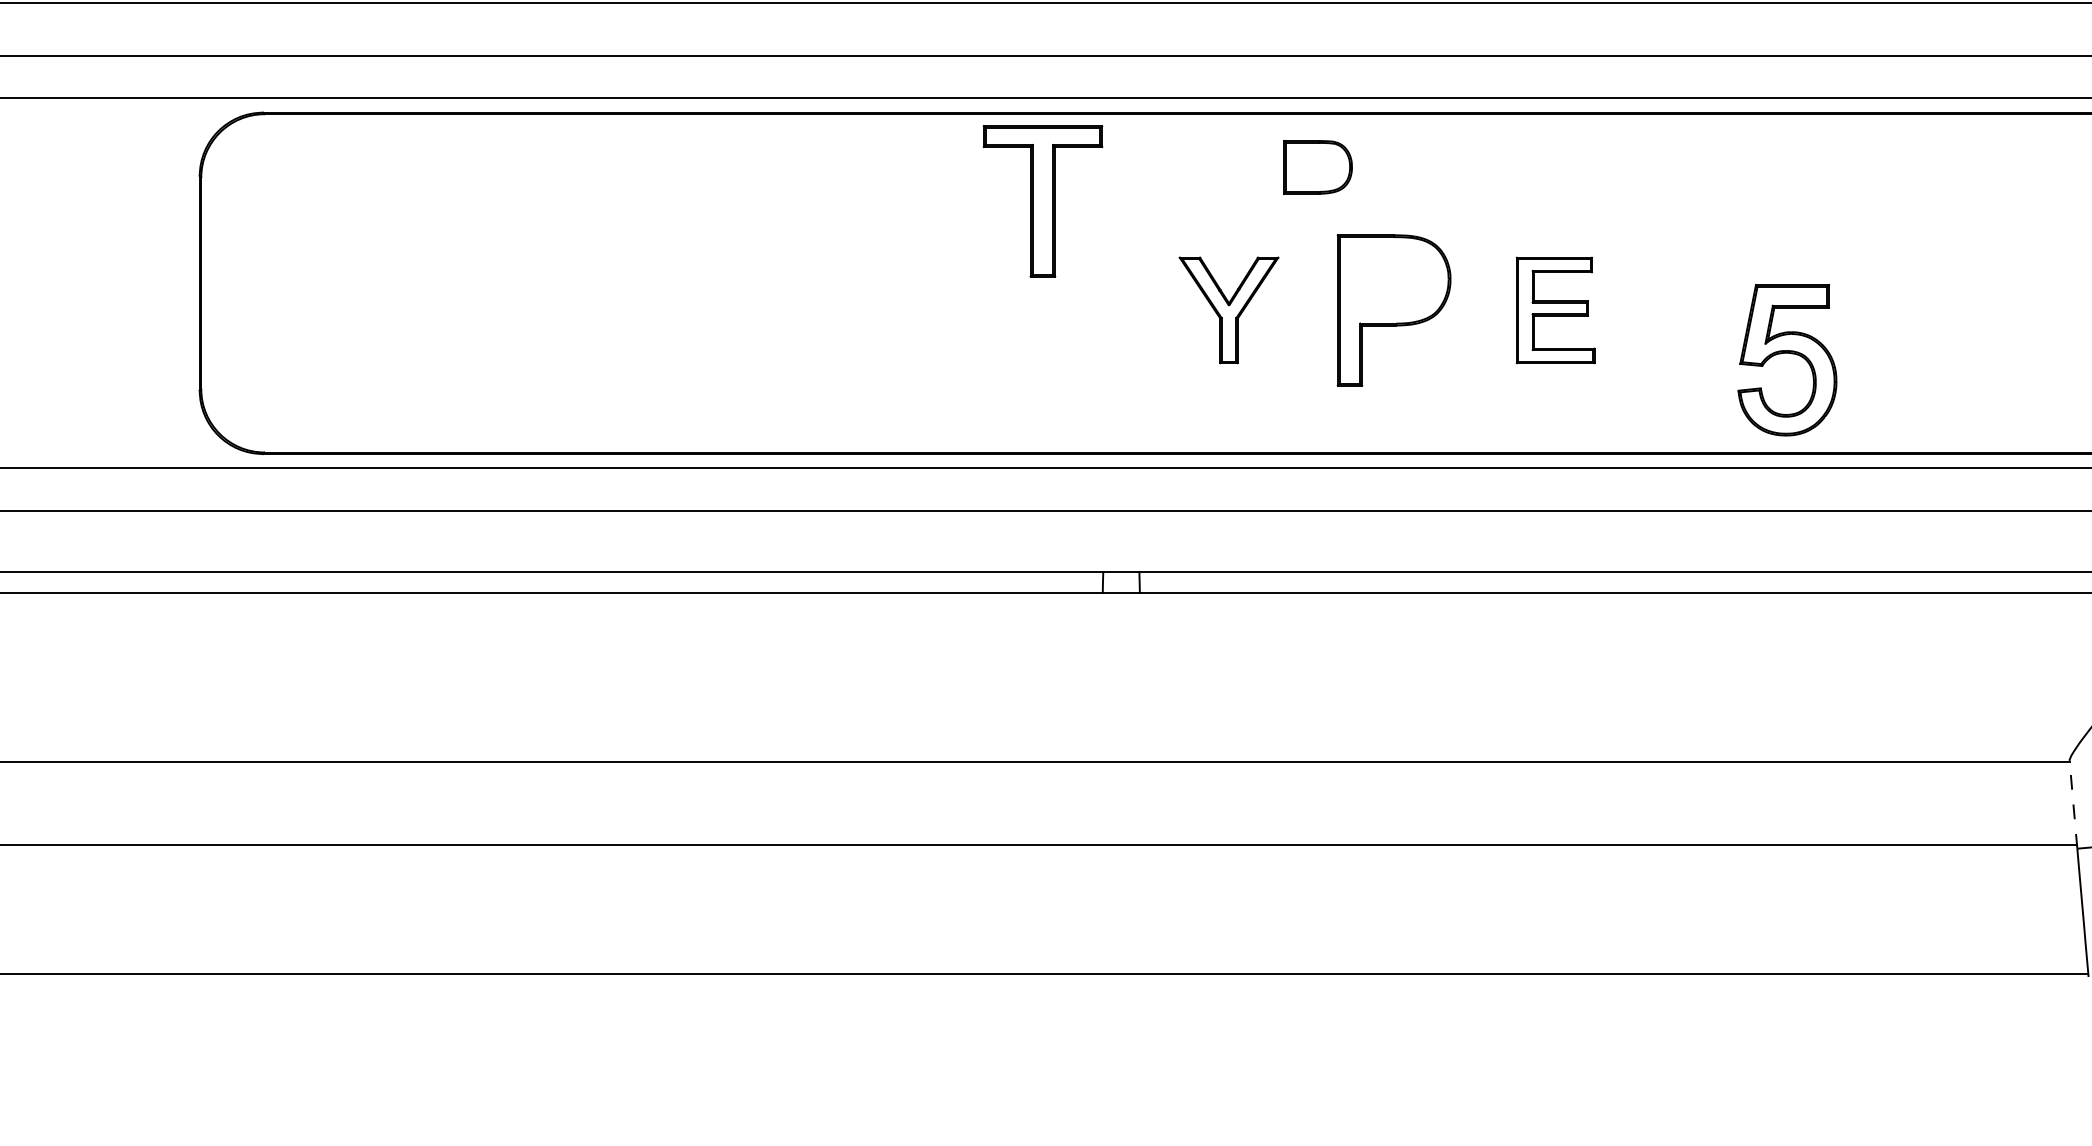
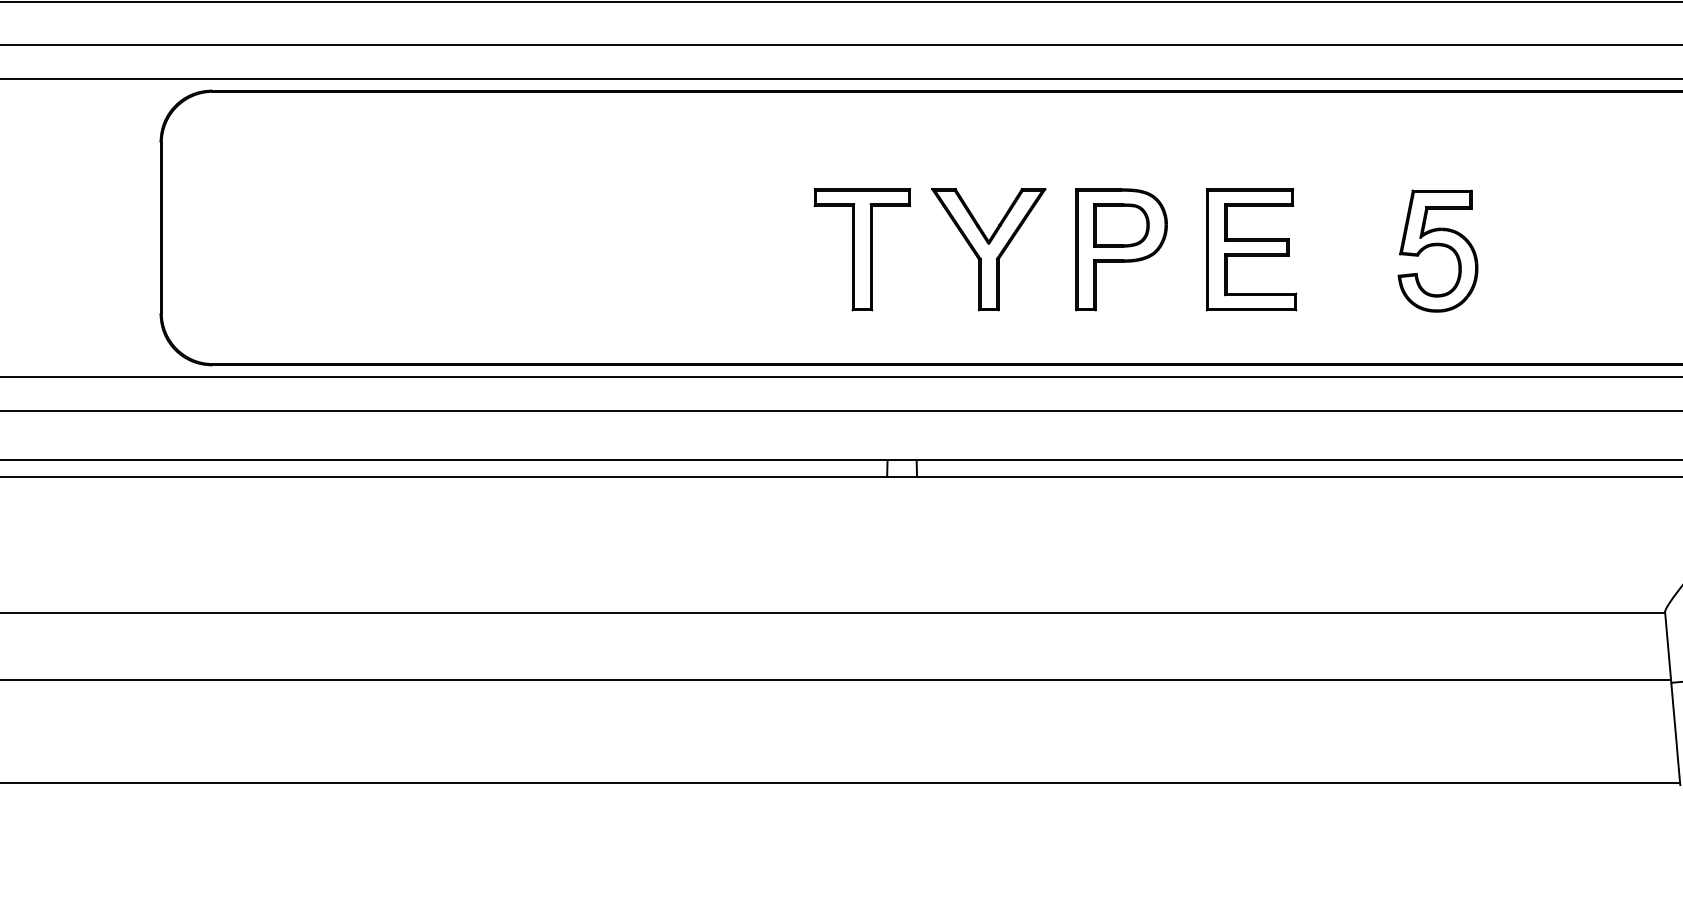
part: (1317, 167) -> (1121, 225), moved
part: (1042, 201) -> (862, 249), moved
part: (1228, 310) -> (988, 249), size x1.43
part: (1555, 310) -> (1251, 249), size x1.43
part: (1787, 353) -> (1438, 245), moved
line: (2073, 804) -> (1668, 647), dashed -> solid

